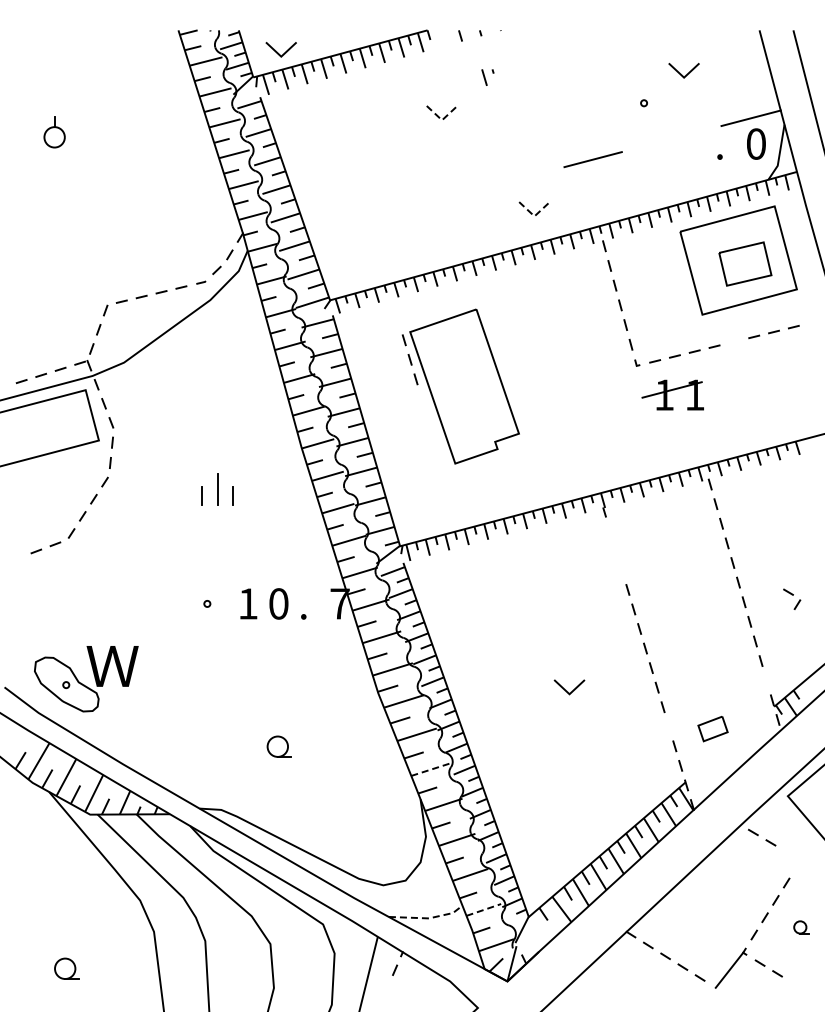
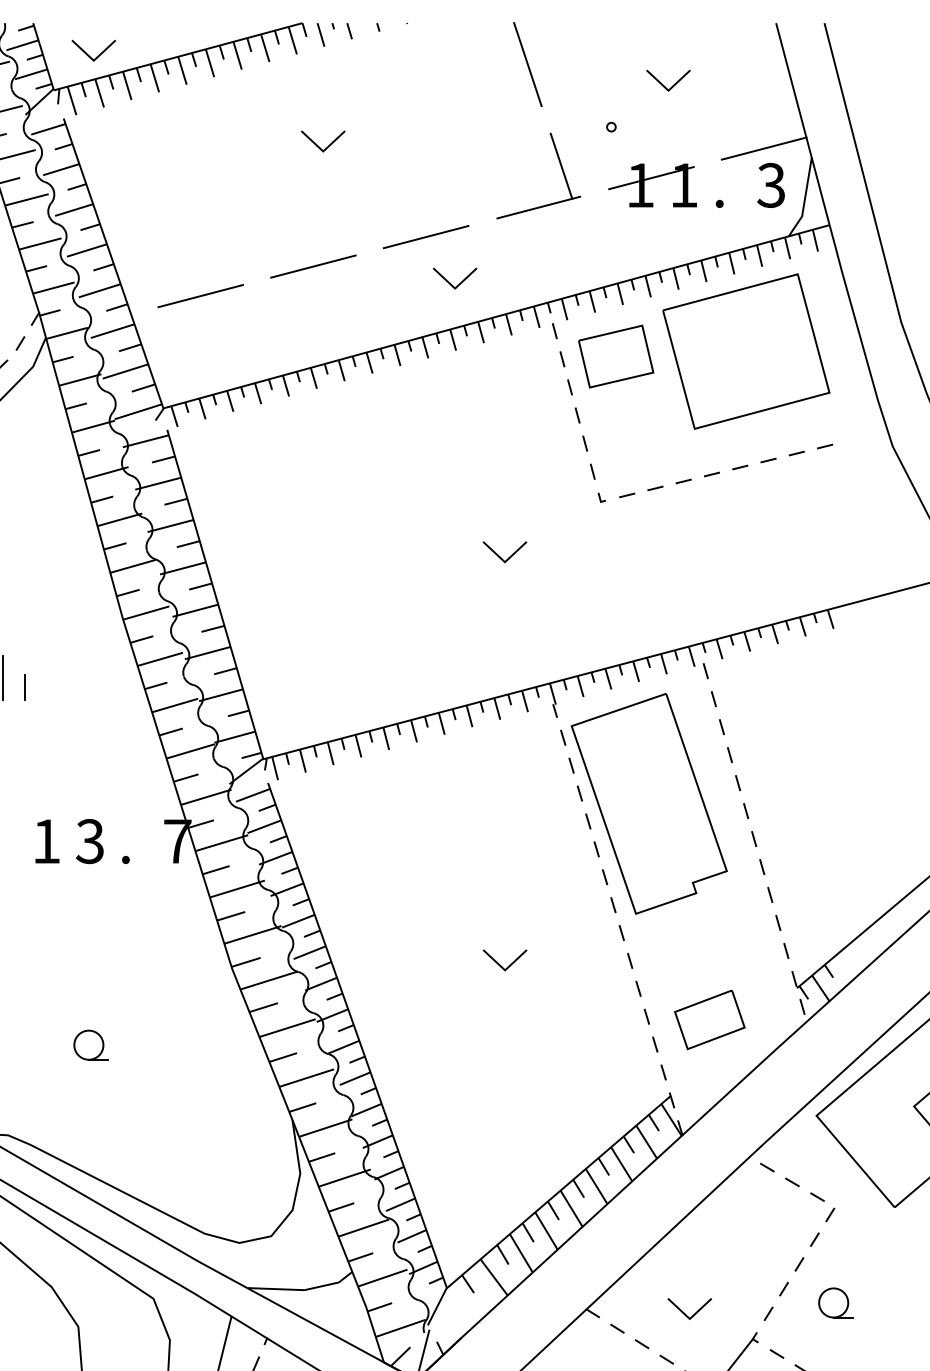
line: (585, 59) -> (527, 64), added
part: (487, 77) -> (325, 34), moved
line: (442, 120) -> (323, 151), dashed -> solid
line: (608, 130) -> (560, 166), added
text: (755, 143) -> (770, 184), 0 -> 3
line: (513, 180) -> (425, 237), added
line: (434, 200) -> (312, 265), added
line: (534, 216) -> (455, 288), dashed -> solid
line: (355, 221) -> (199, 295), added
part: (745, 263) -> (616, 355), moved
line: (734, 341) -> (740, 467), added
part: (460, 386) -> (643, 803), moved
part: (672, 394) -> (651, 184), moved
line: (571, 404) -> (507, 556), added
part: (792, 598) -> (823, 1206), moved
text: (278, 603) -> (89, 840), 0 -> 3
line: (766, 680) -> (786, 950), added
line: (668, 726) -> (646, 1016), added
part: (712, 728) -> (709, 1019), size x1.67
line: (430, 769) -> (306, 1077), dashed -> solid
line: (484, 909) -> (383, 1277), dashed -> solid
line: (427, 918) -> (302, 1290), dashed -> solid
part: (800, 927) -> (834, 1303), size x1.67
line: (696, 934) -> (686, 1313), added

